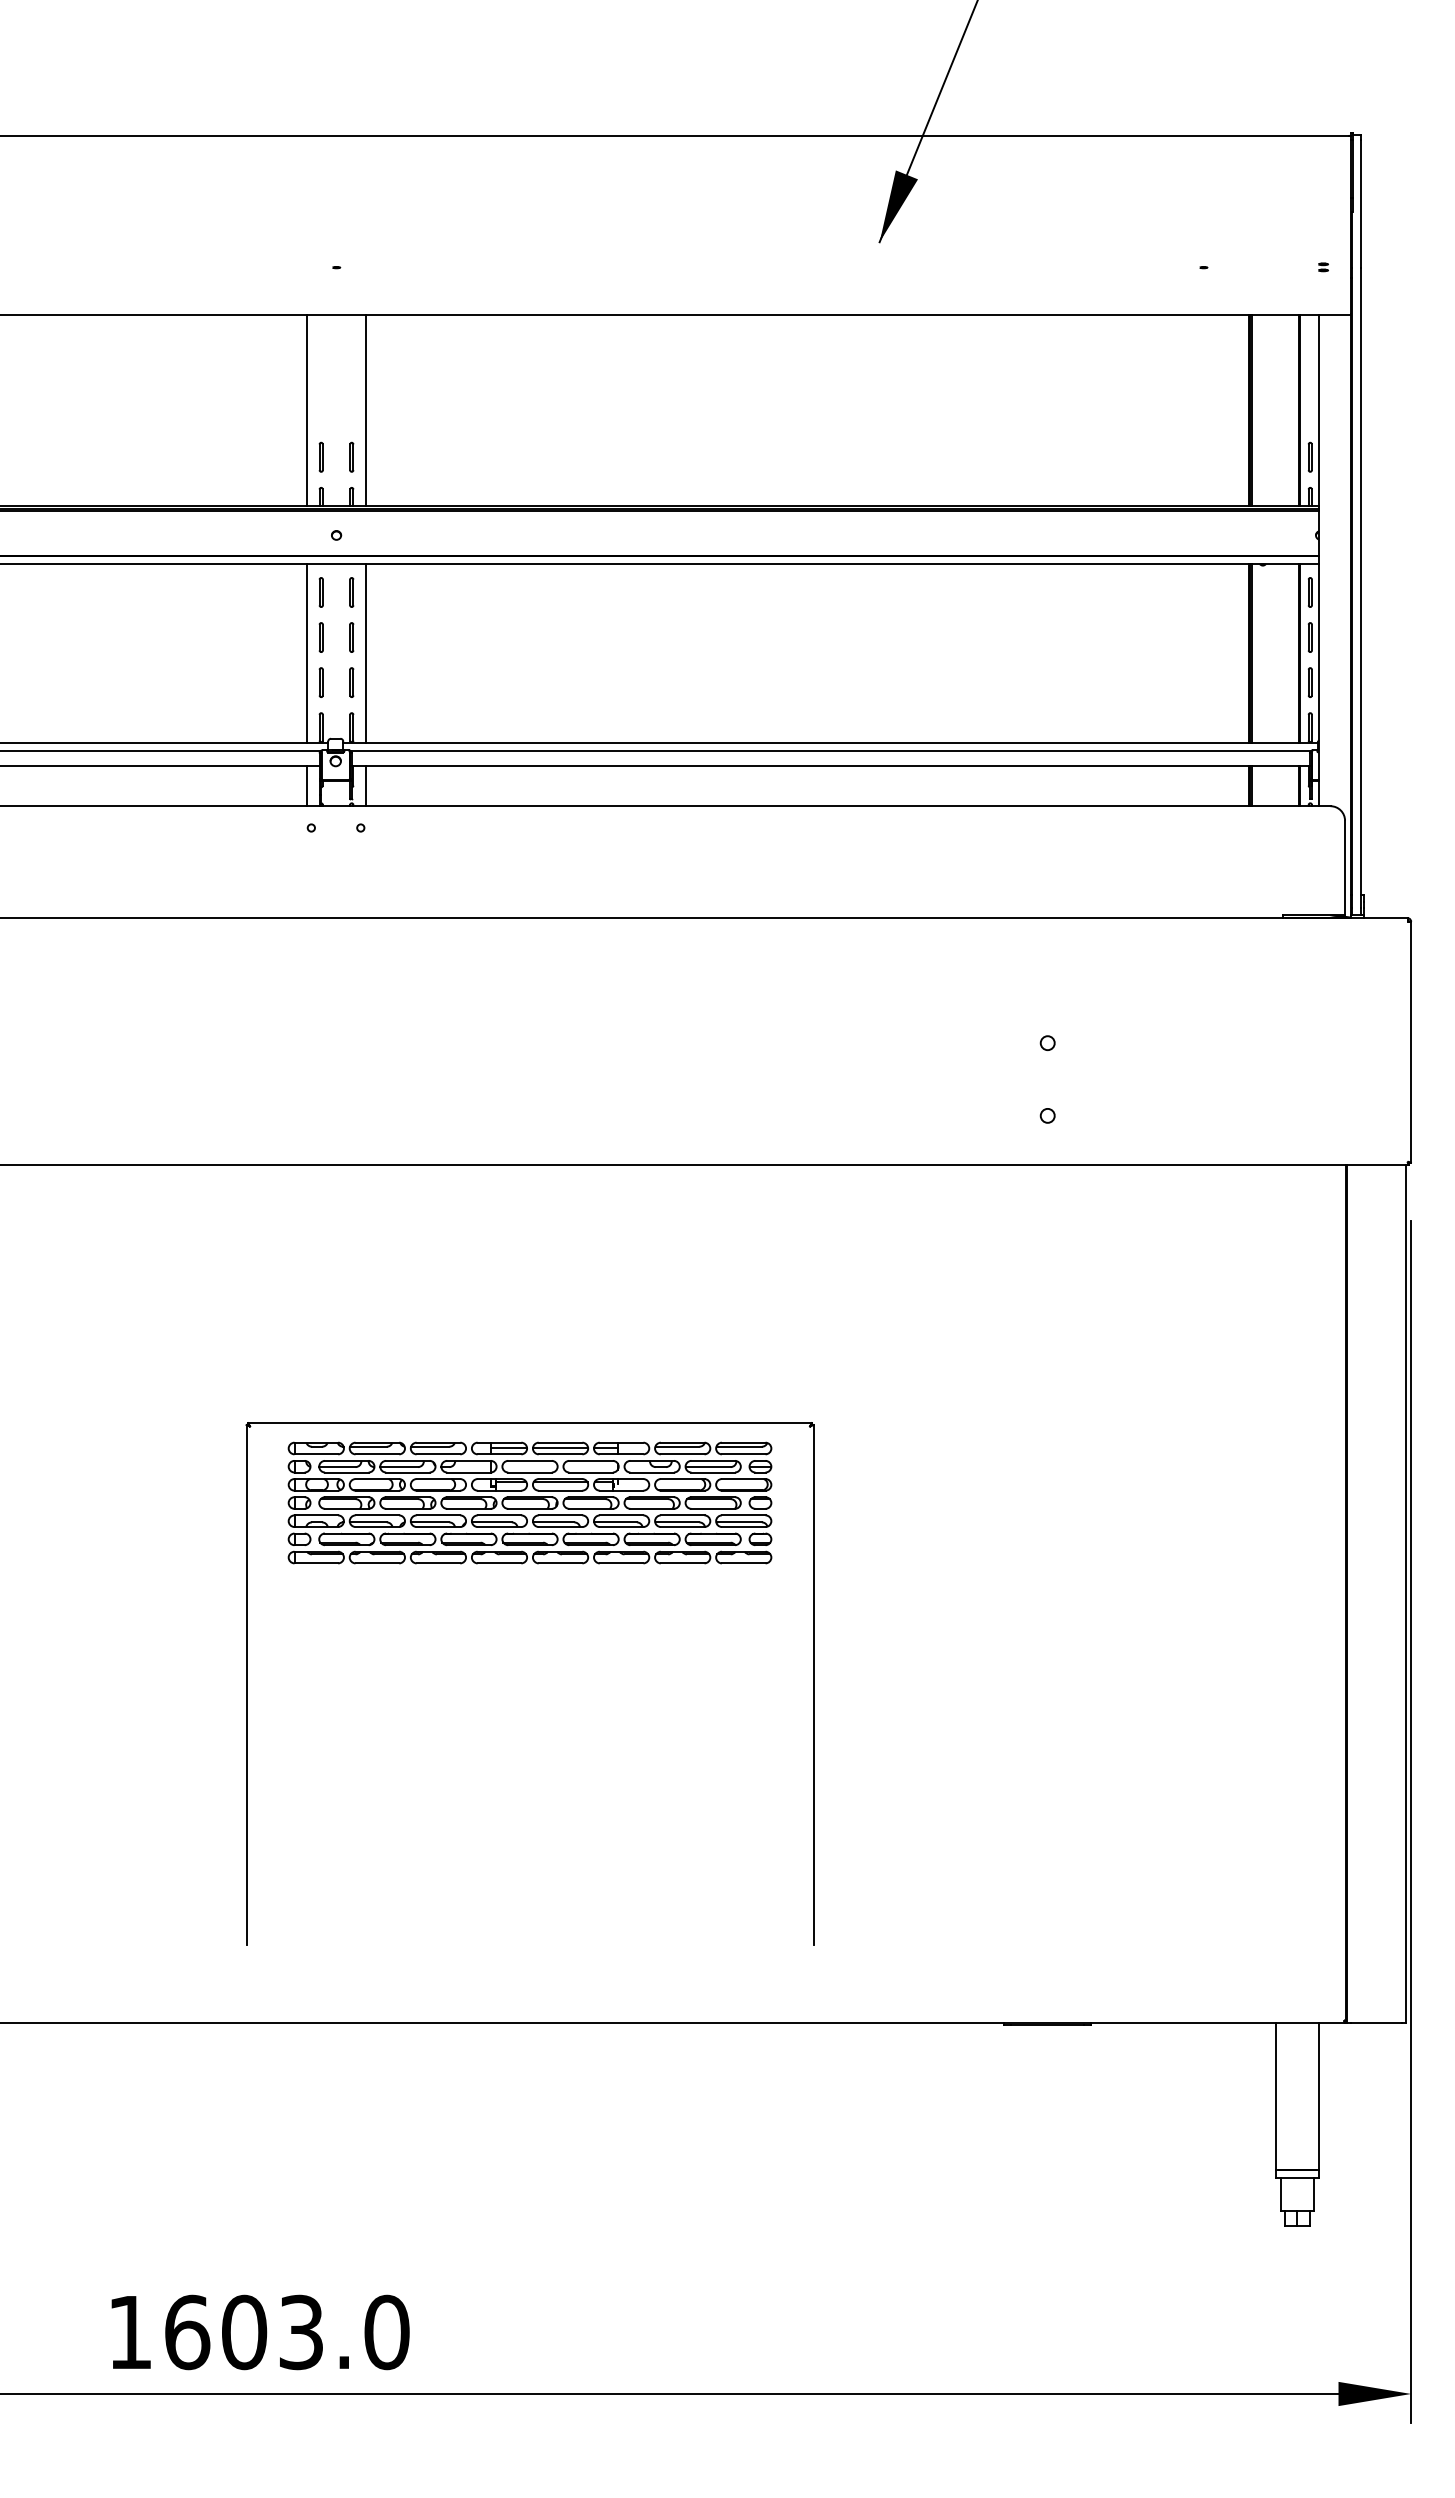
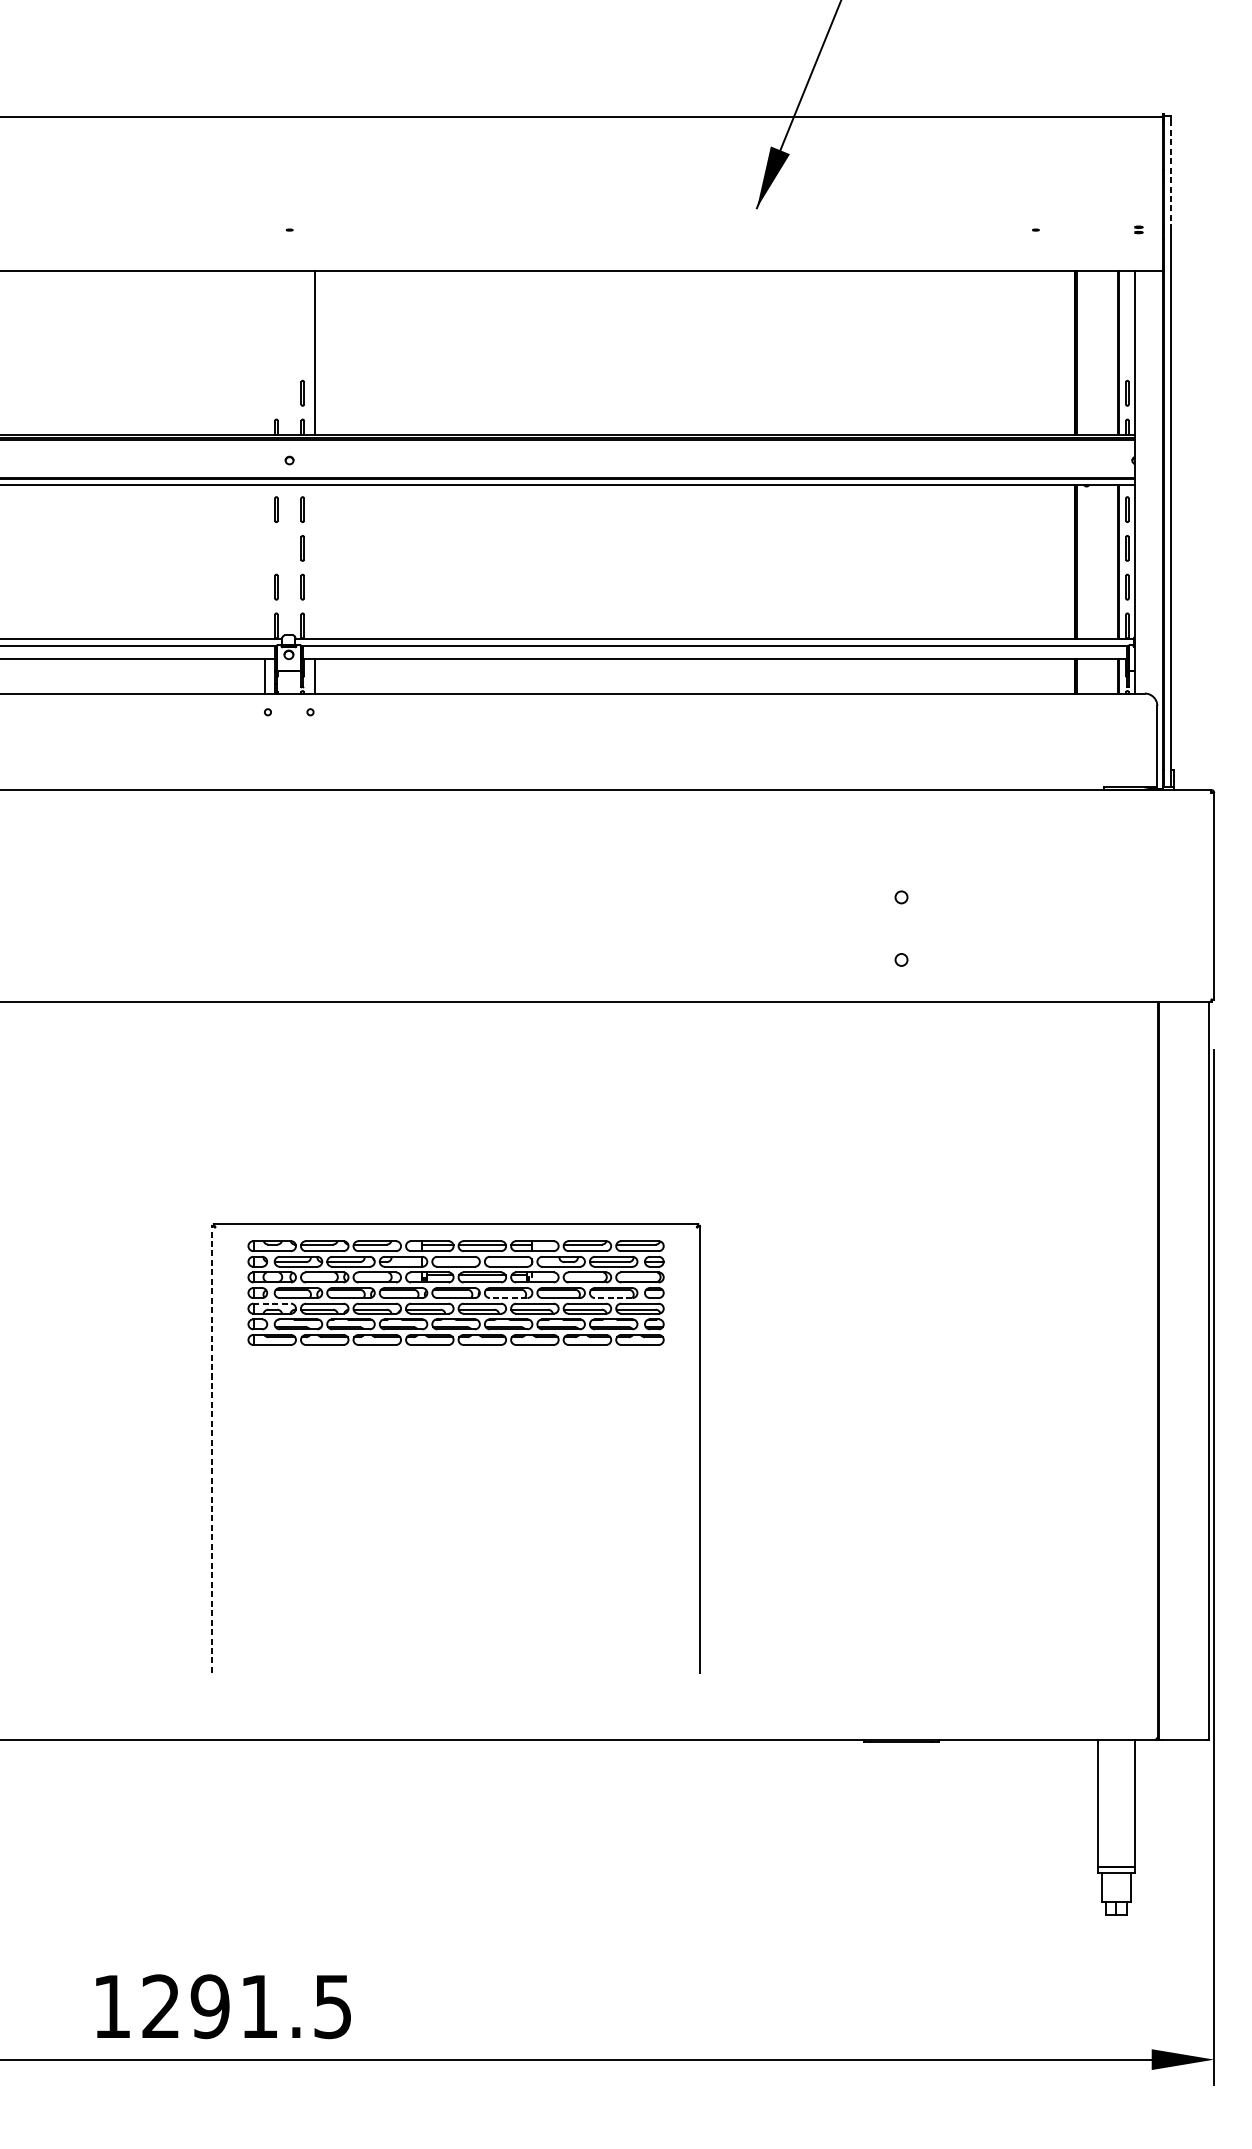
line: (1361, 203) -> (1171, 174), solid -> dashed
line: (307, 409) -> (264, 352), removed
part: (320, 456) -> (275, 392), removed
part: (320, 637) -> (275, 548), removed
line: (307, 653) -> (264, 562), removed
line: (365, 653) -> (314, 562), removed
line: (591, 1508) -> (508, 1297), solid -> dashed
line: (713, 1508) -> (613, 1297), solid -> dashed
line: (316, 1515) -> (272, 1303), solid -> dashed
line: (246, 1684) -> (212, 1449), solid -> dashed
text: (287, 2332) -> (247, 2006), 1603.0 -> 1291.5

